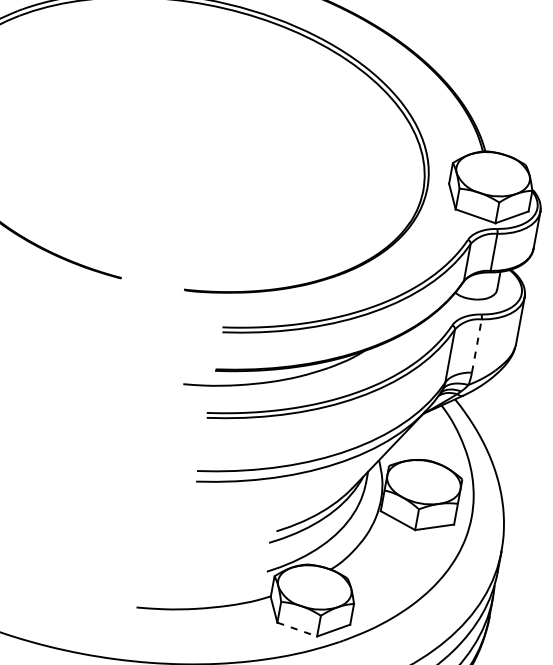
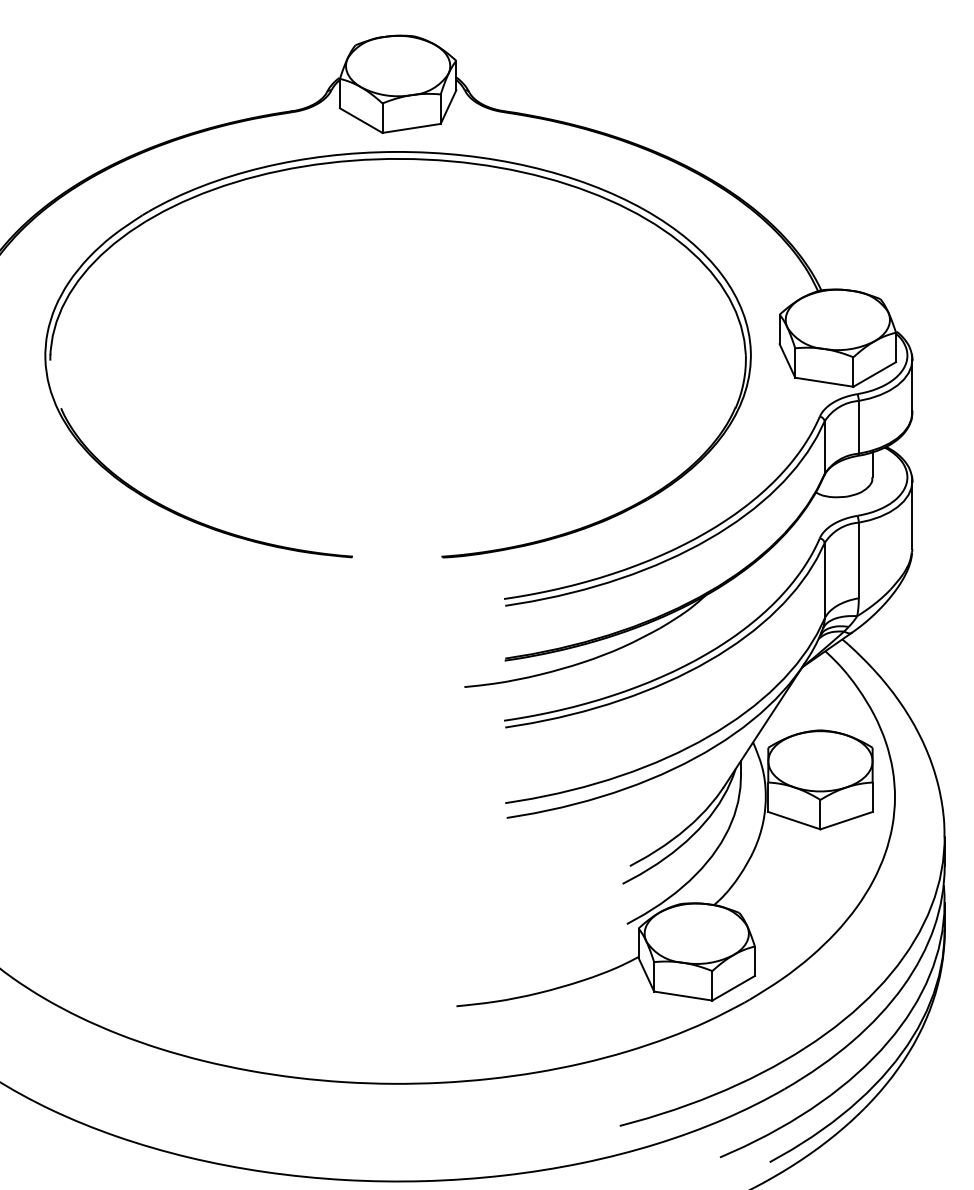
line: (476, 346) -> (858, 560), dashed -> solid
line: (297, 629) -> (683, 996), dashed -> solid

